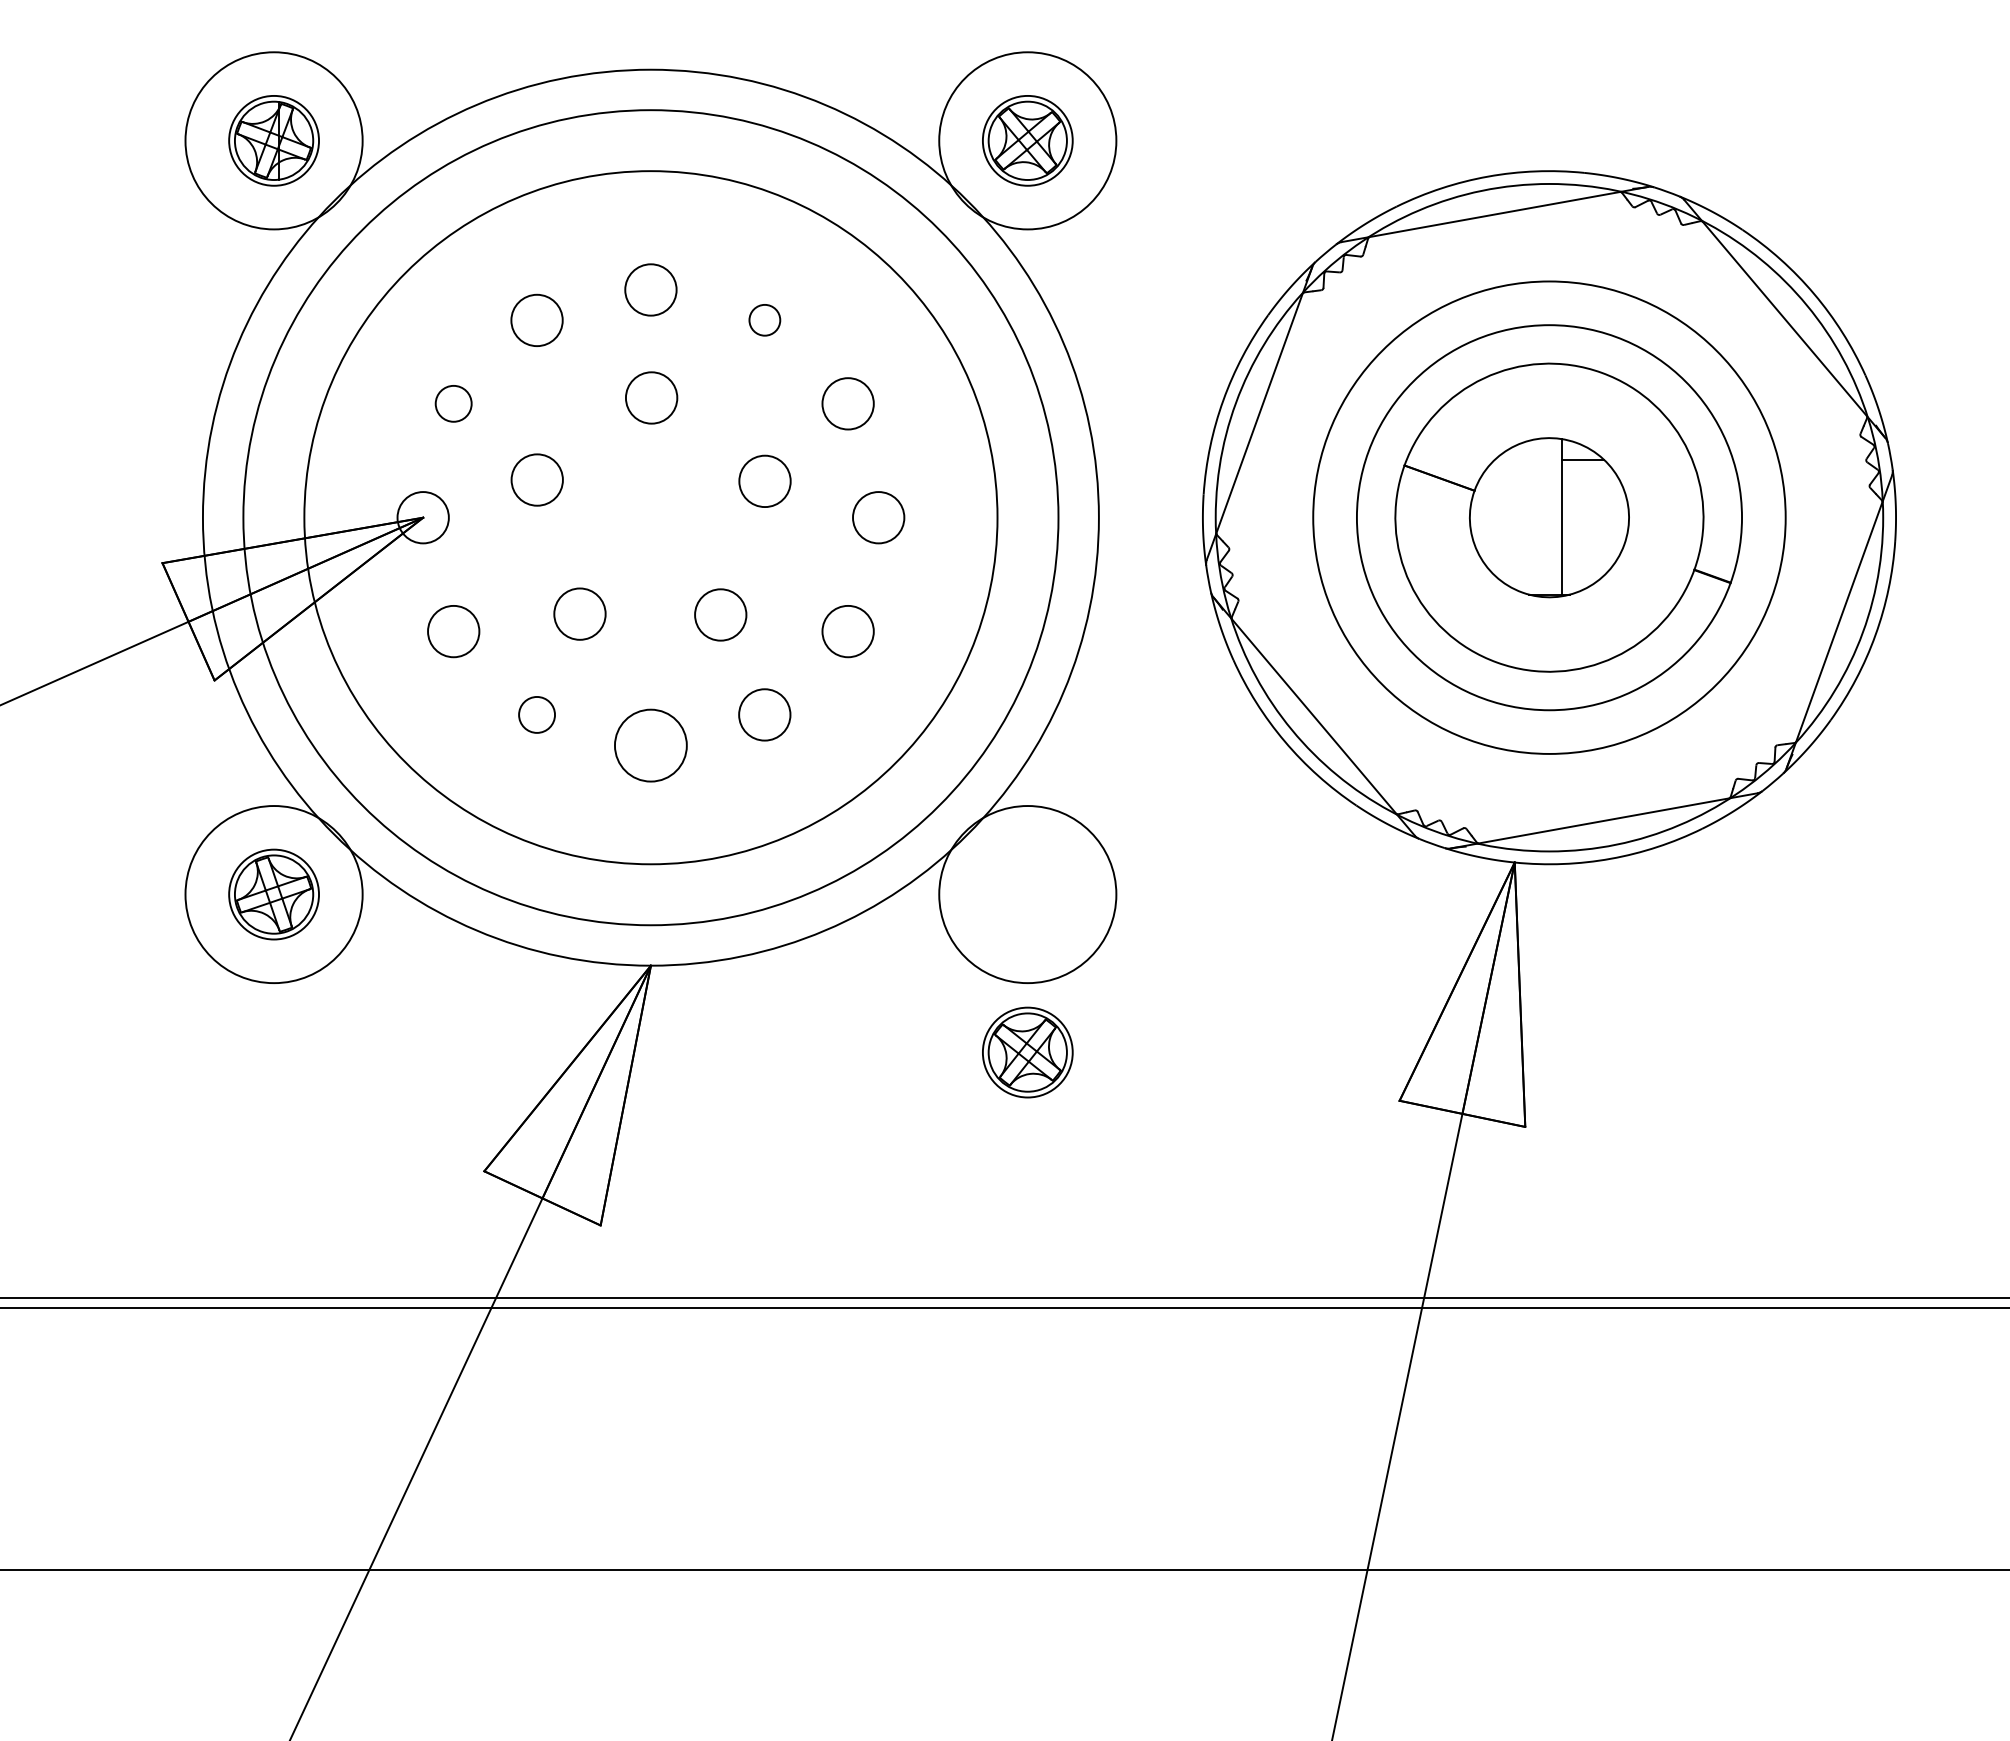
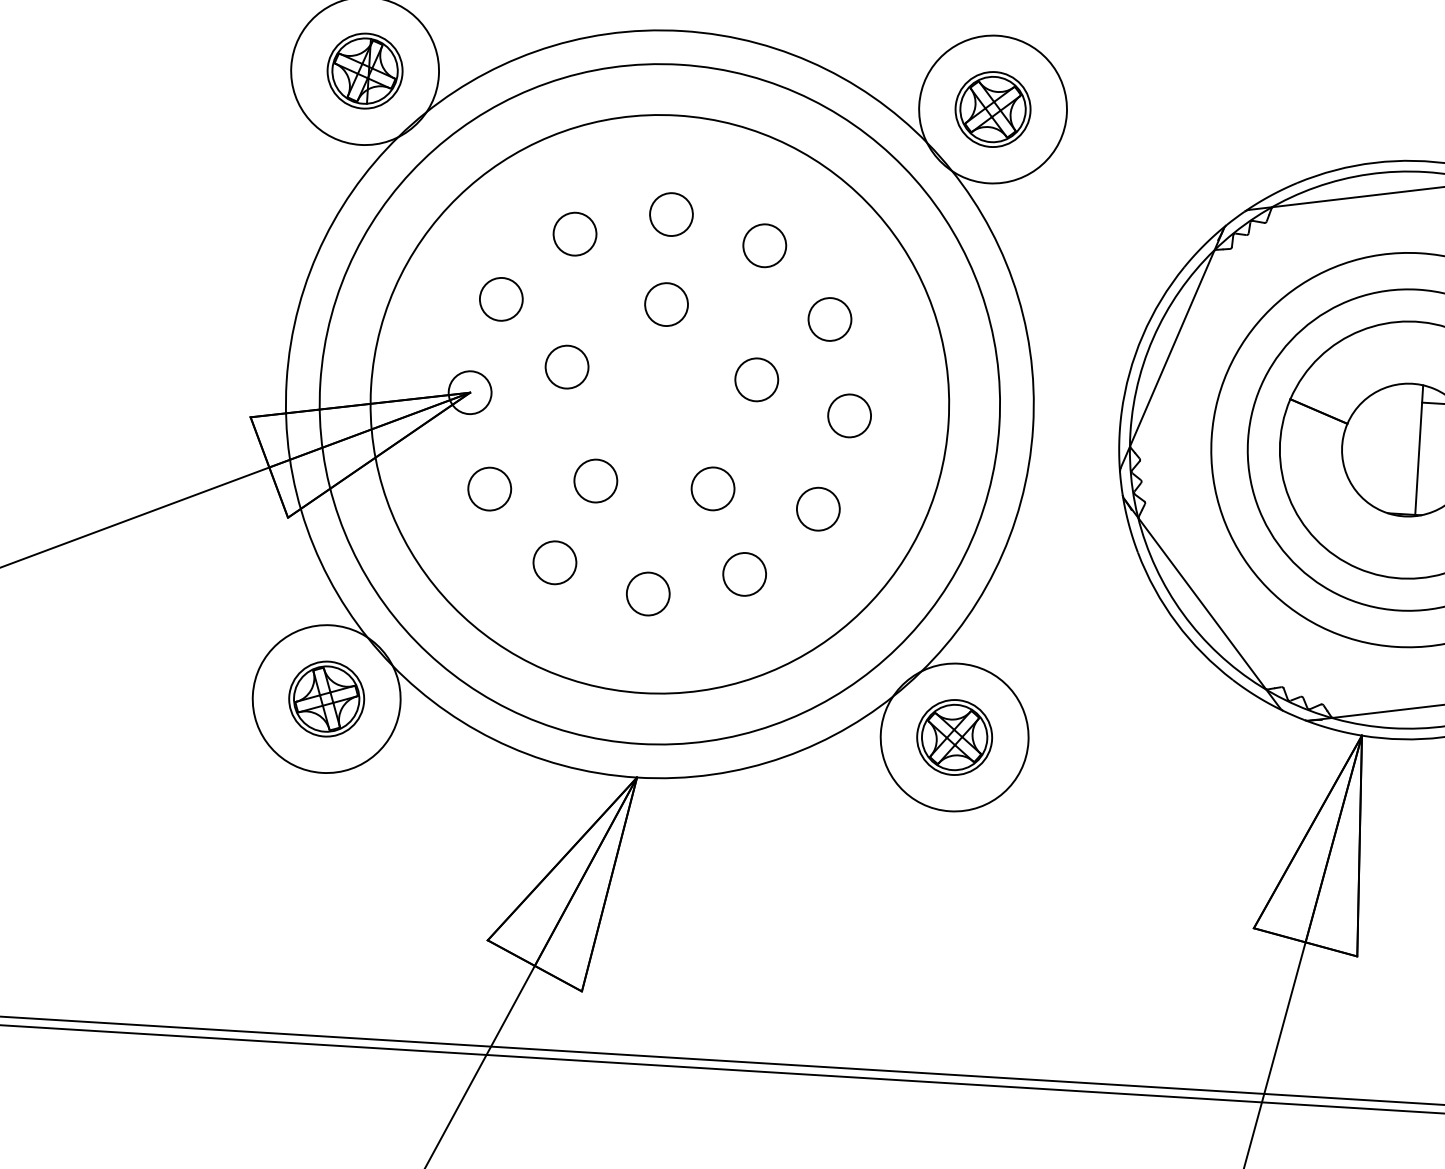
circle: (764, 319) -> (764, 244), size x1.67
circle: (453, 403) -> (501, 299), size x1.43
circle: (536, 714) -> (554, 562), size x1.43
circle: (650, 744) -> (647, 593), size x0.71
part: (1027, 1052) -> (954, 737), moved

